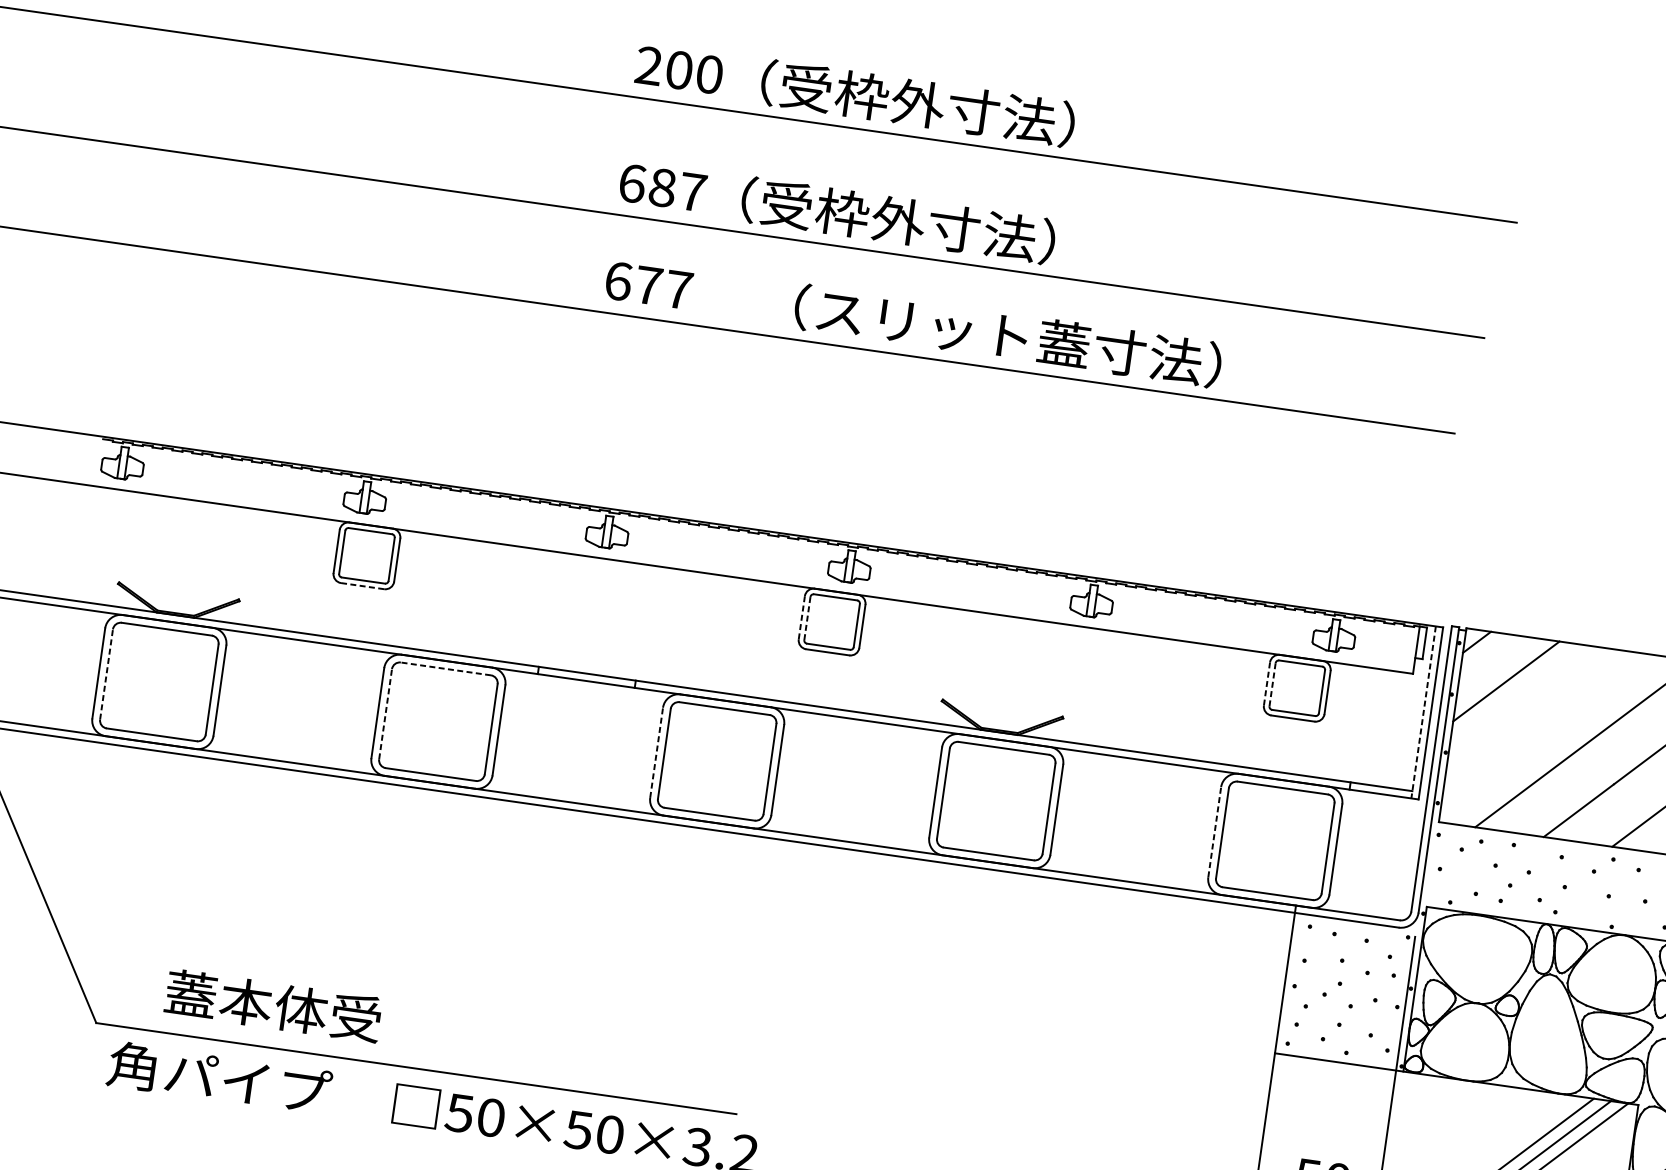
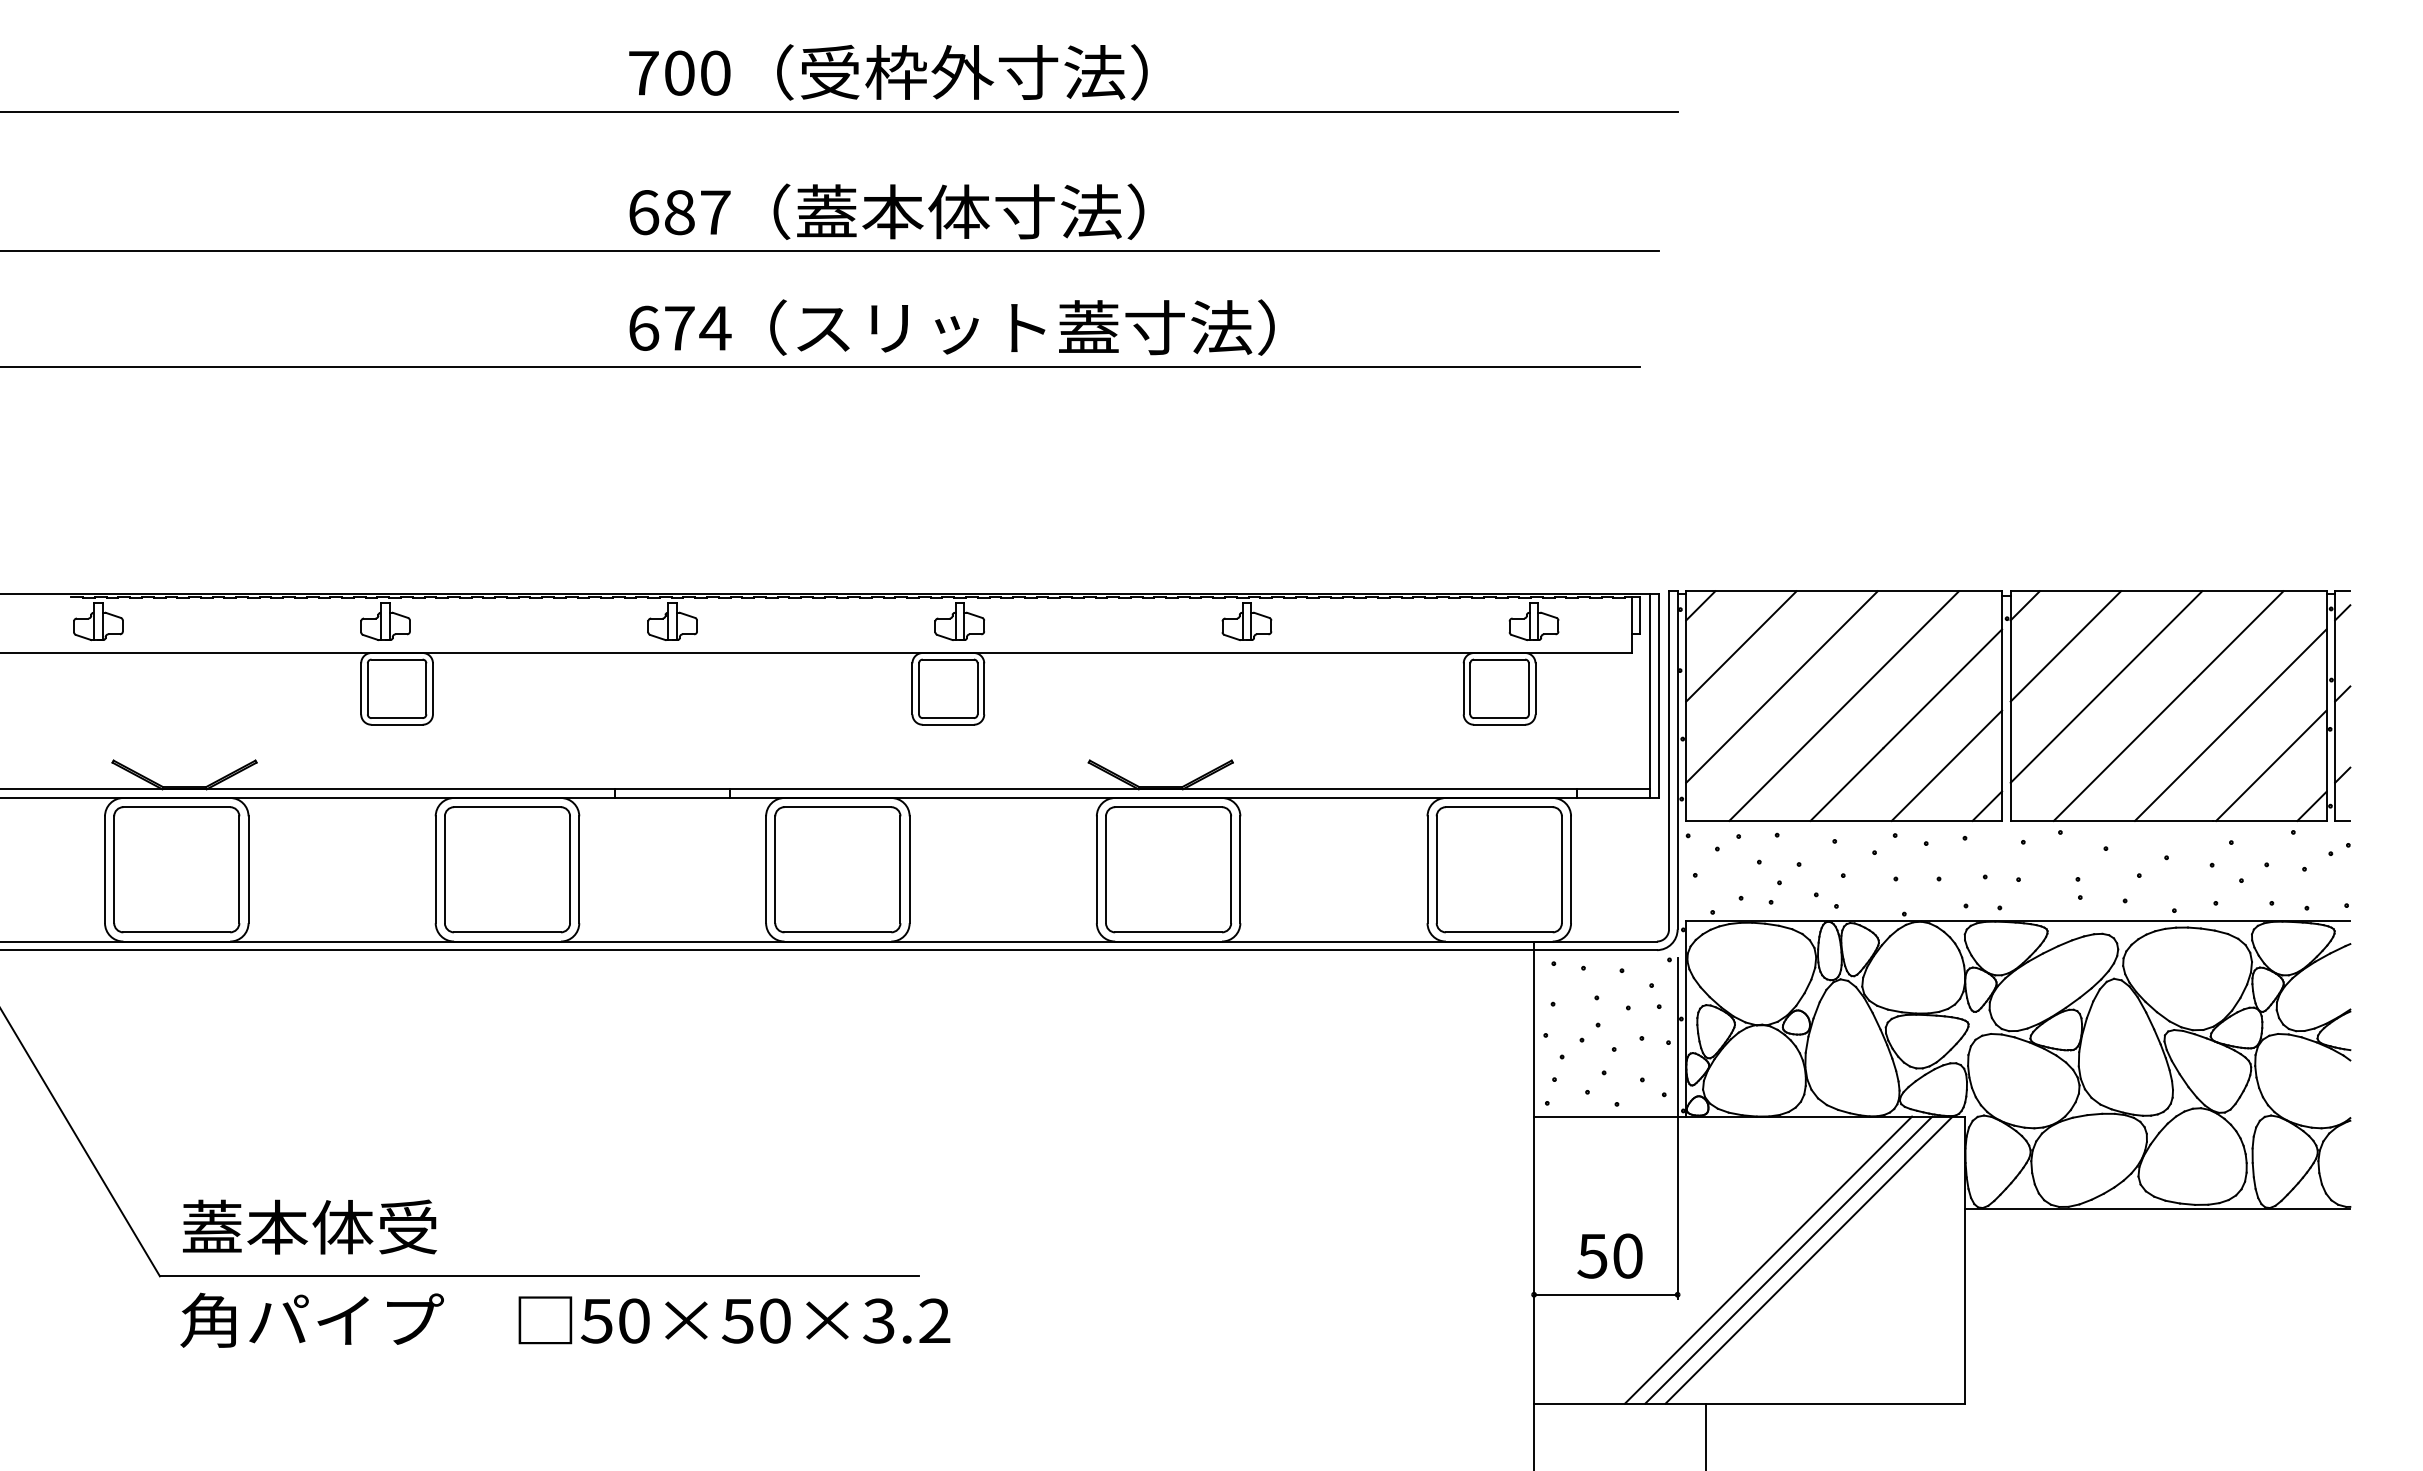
text: (648, 65) -> (643, 72), 200 -> 700
text: (843, 212) -> (893, 211), （受枠外寸法） -> （蓋本体寸法）
text: (678, 290) -> (715, 328), 677 -> 674
text: (1008, 335) -> (1022, 327), moved
line: (363, 585) -> (397, 724), dashed -> solid
line: (801, 617) -> (912, 688), dashed -> solid
line: (807, 618) -> (919, 688), dashed -> solid
line: (445, 669) -> (507, 807), dashed -> solid
line: (106, 674) -> (114, 869), dashed -> solid
line: (1266, 683) -> (1463, 688), dashed -> solid
line: (1272, 684) -> (1470, 688), dashed -> solid
line: (1423, 712) -> (1650, 696), dashed -> solid
line: (385, 713) -> (444, 869), dashed -> solid
line: (1535, 720) -> (1781, 686), added
line: (656, 752) -> (766, 869), dashed -> solid
line: (1214, 832) -> (1427, 869), dashed -> solid
text: (273, 1005) -> (309, 1226), moved

